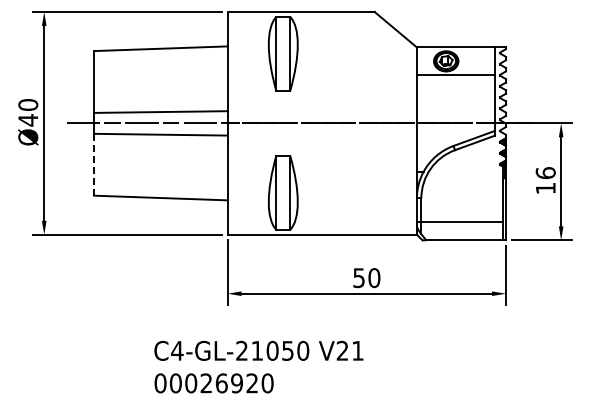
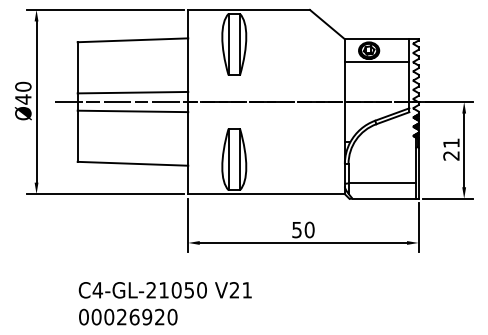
line: (93, 164) -> (77, 136), dashed -> solid
text: (545, 180) -> (451, 149), 16 -> 21
text: (258, 366) -> (164, 303), moved

